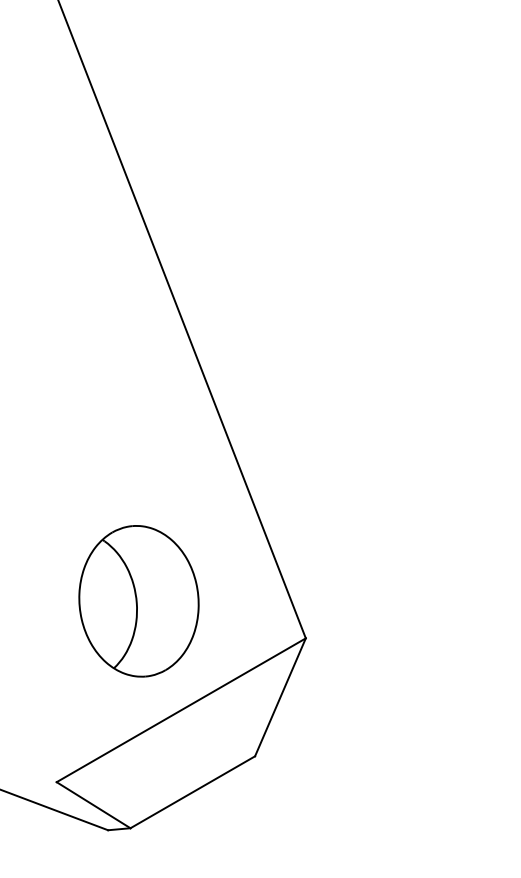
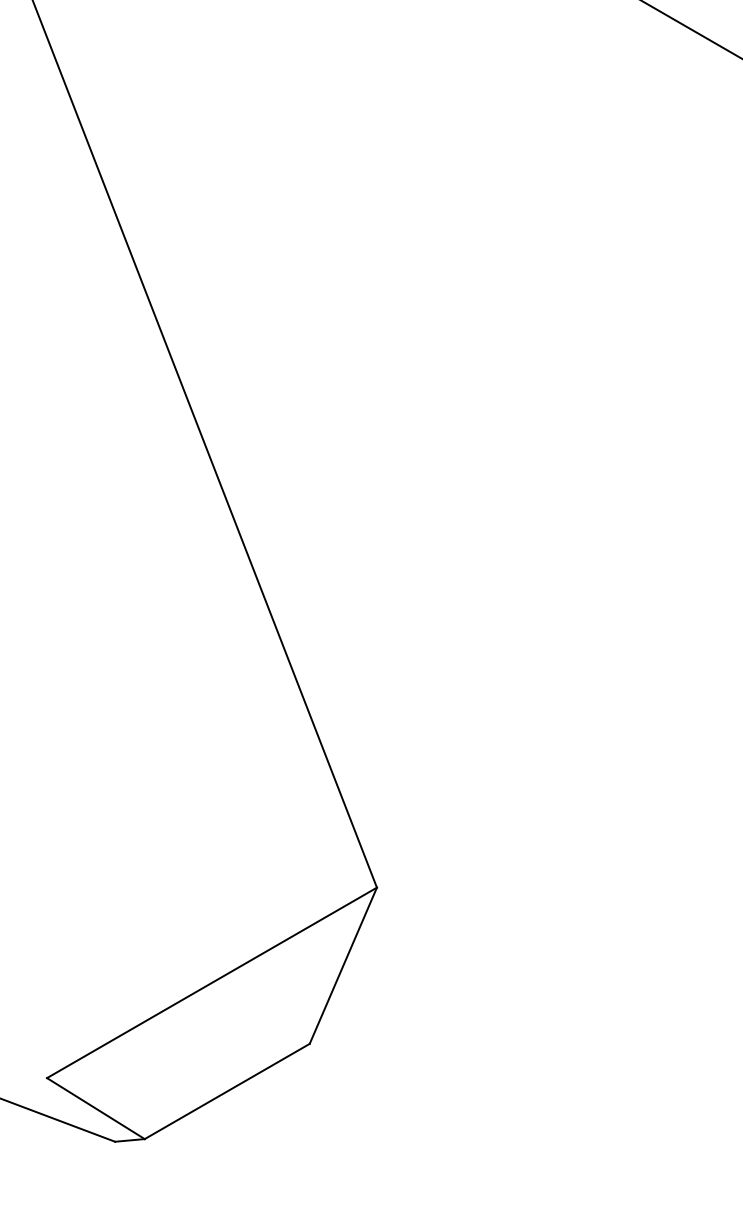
part: (138, 601) -> (155, 838), removed

